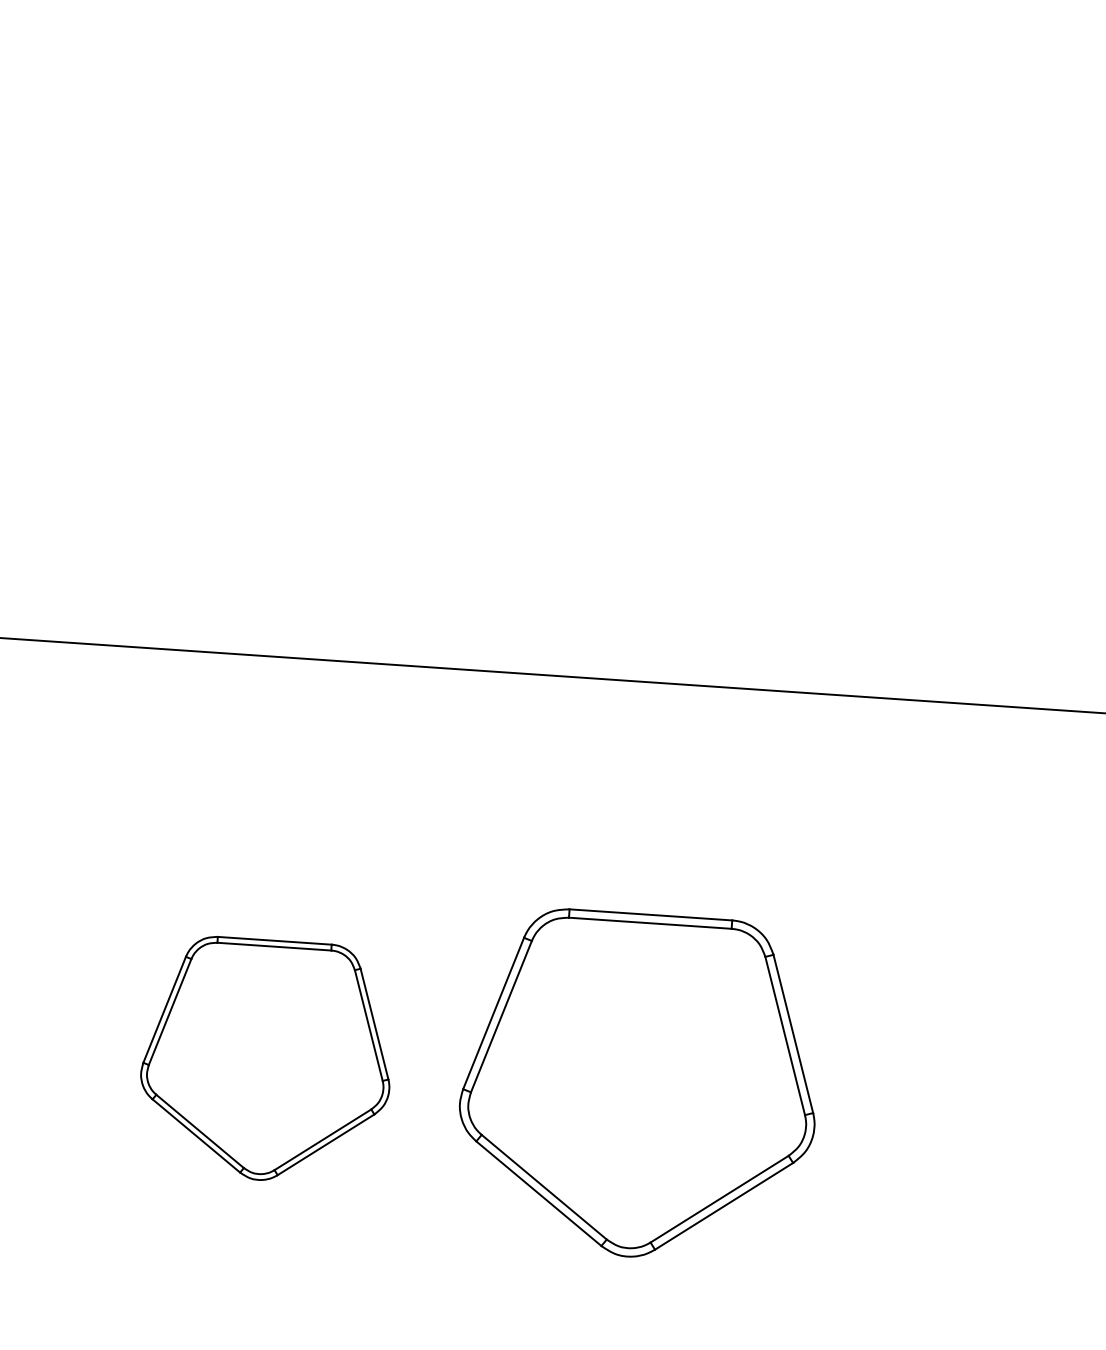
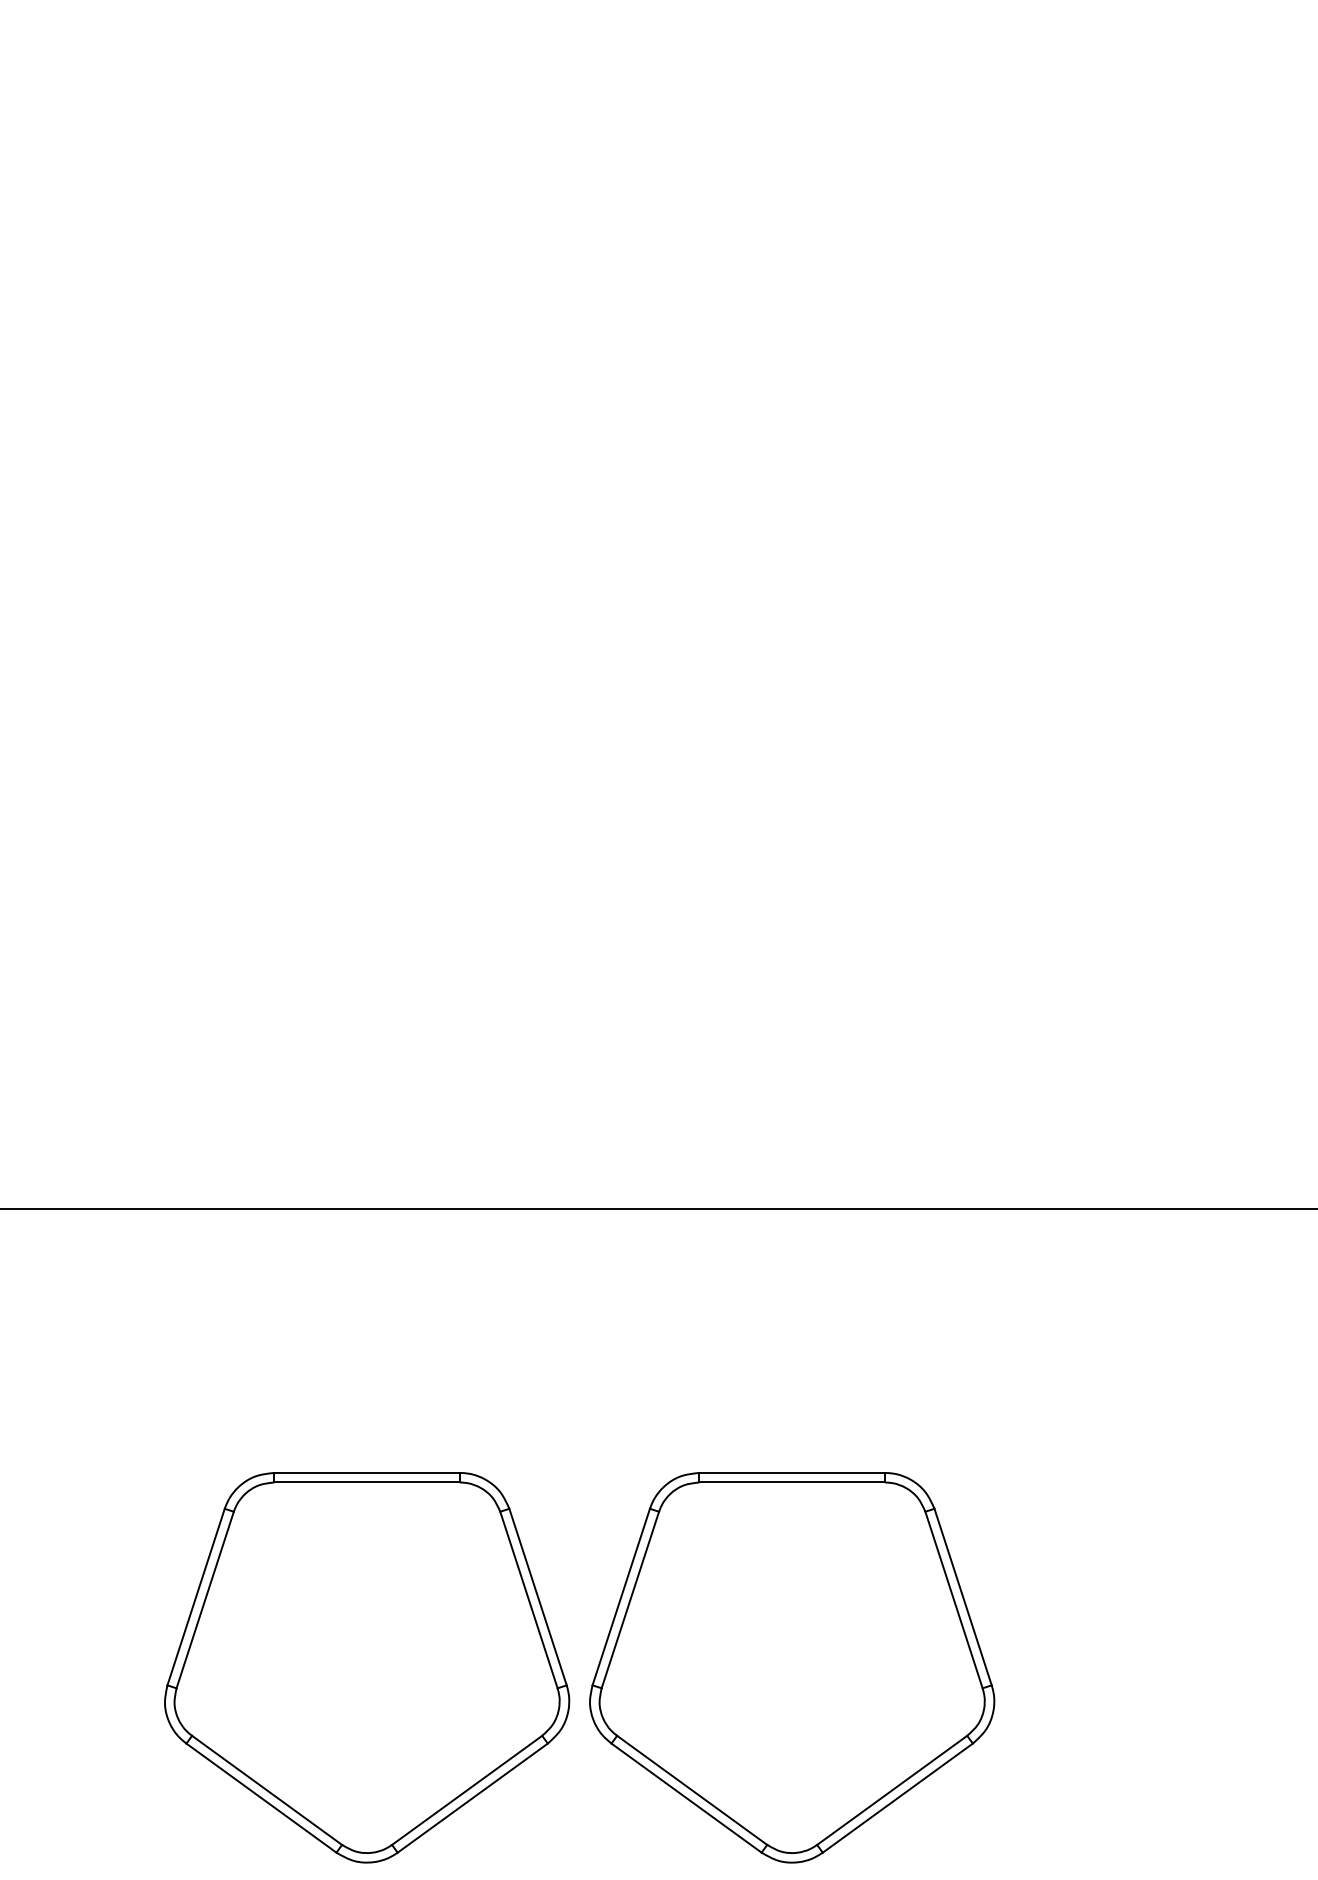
part: (266, 1060) -> (367, 1667), size x1.43

